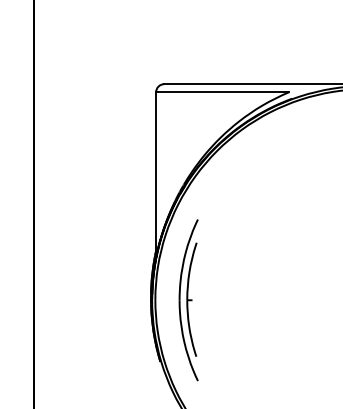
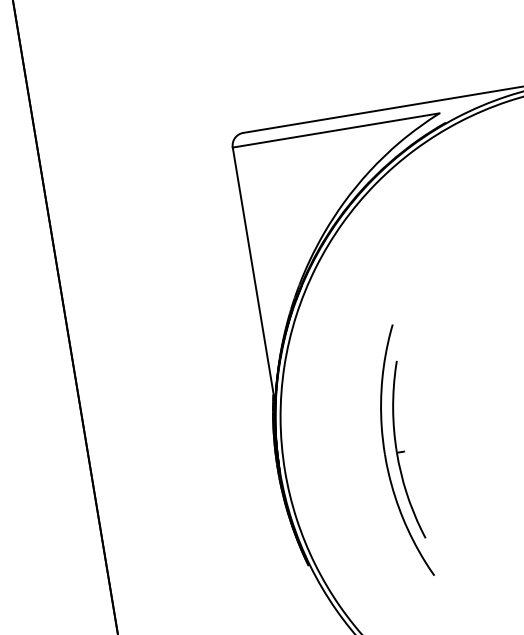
part: (188, 300) -> (398, 452), moved

